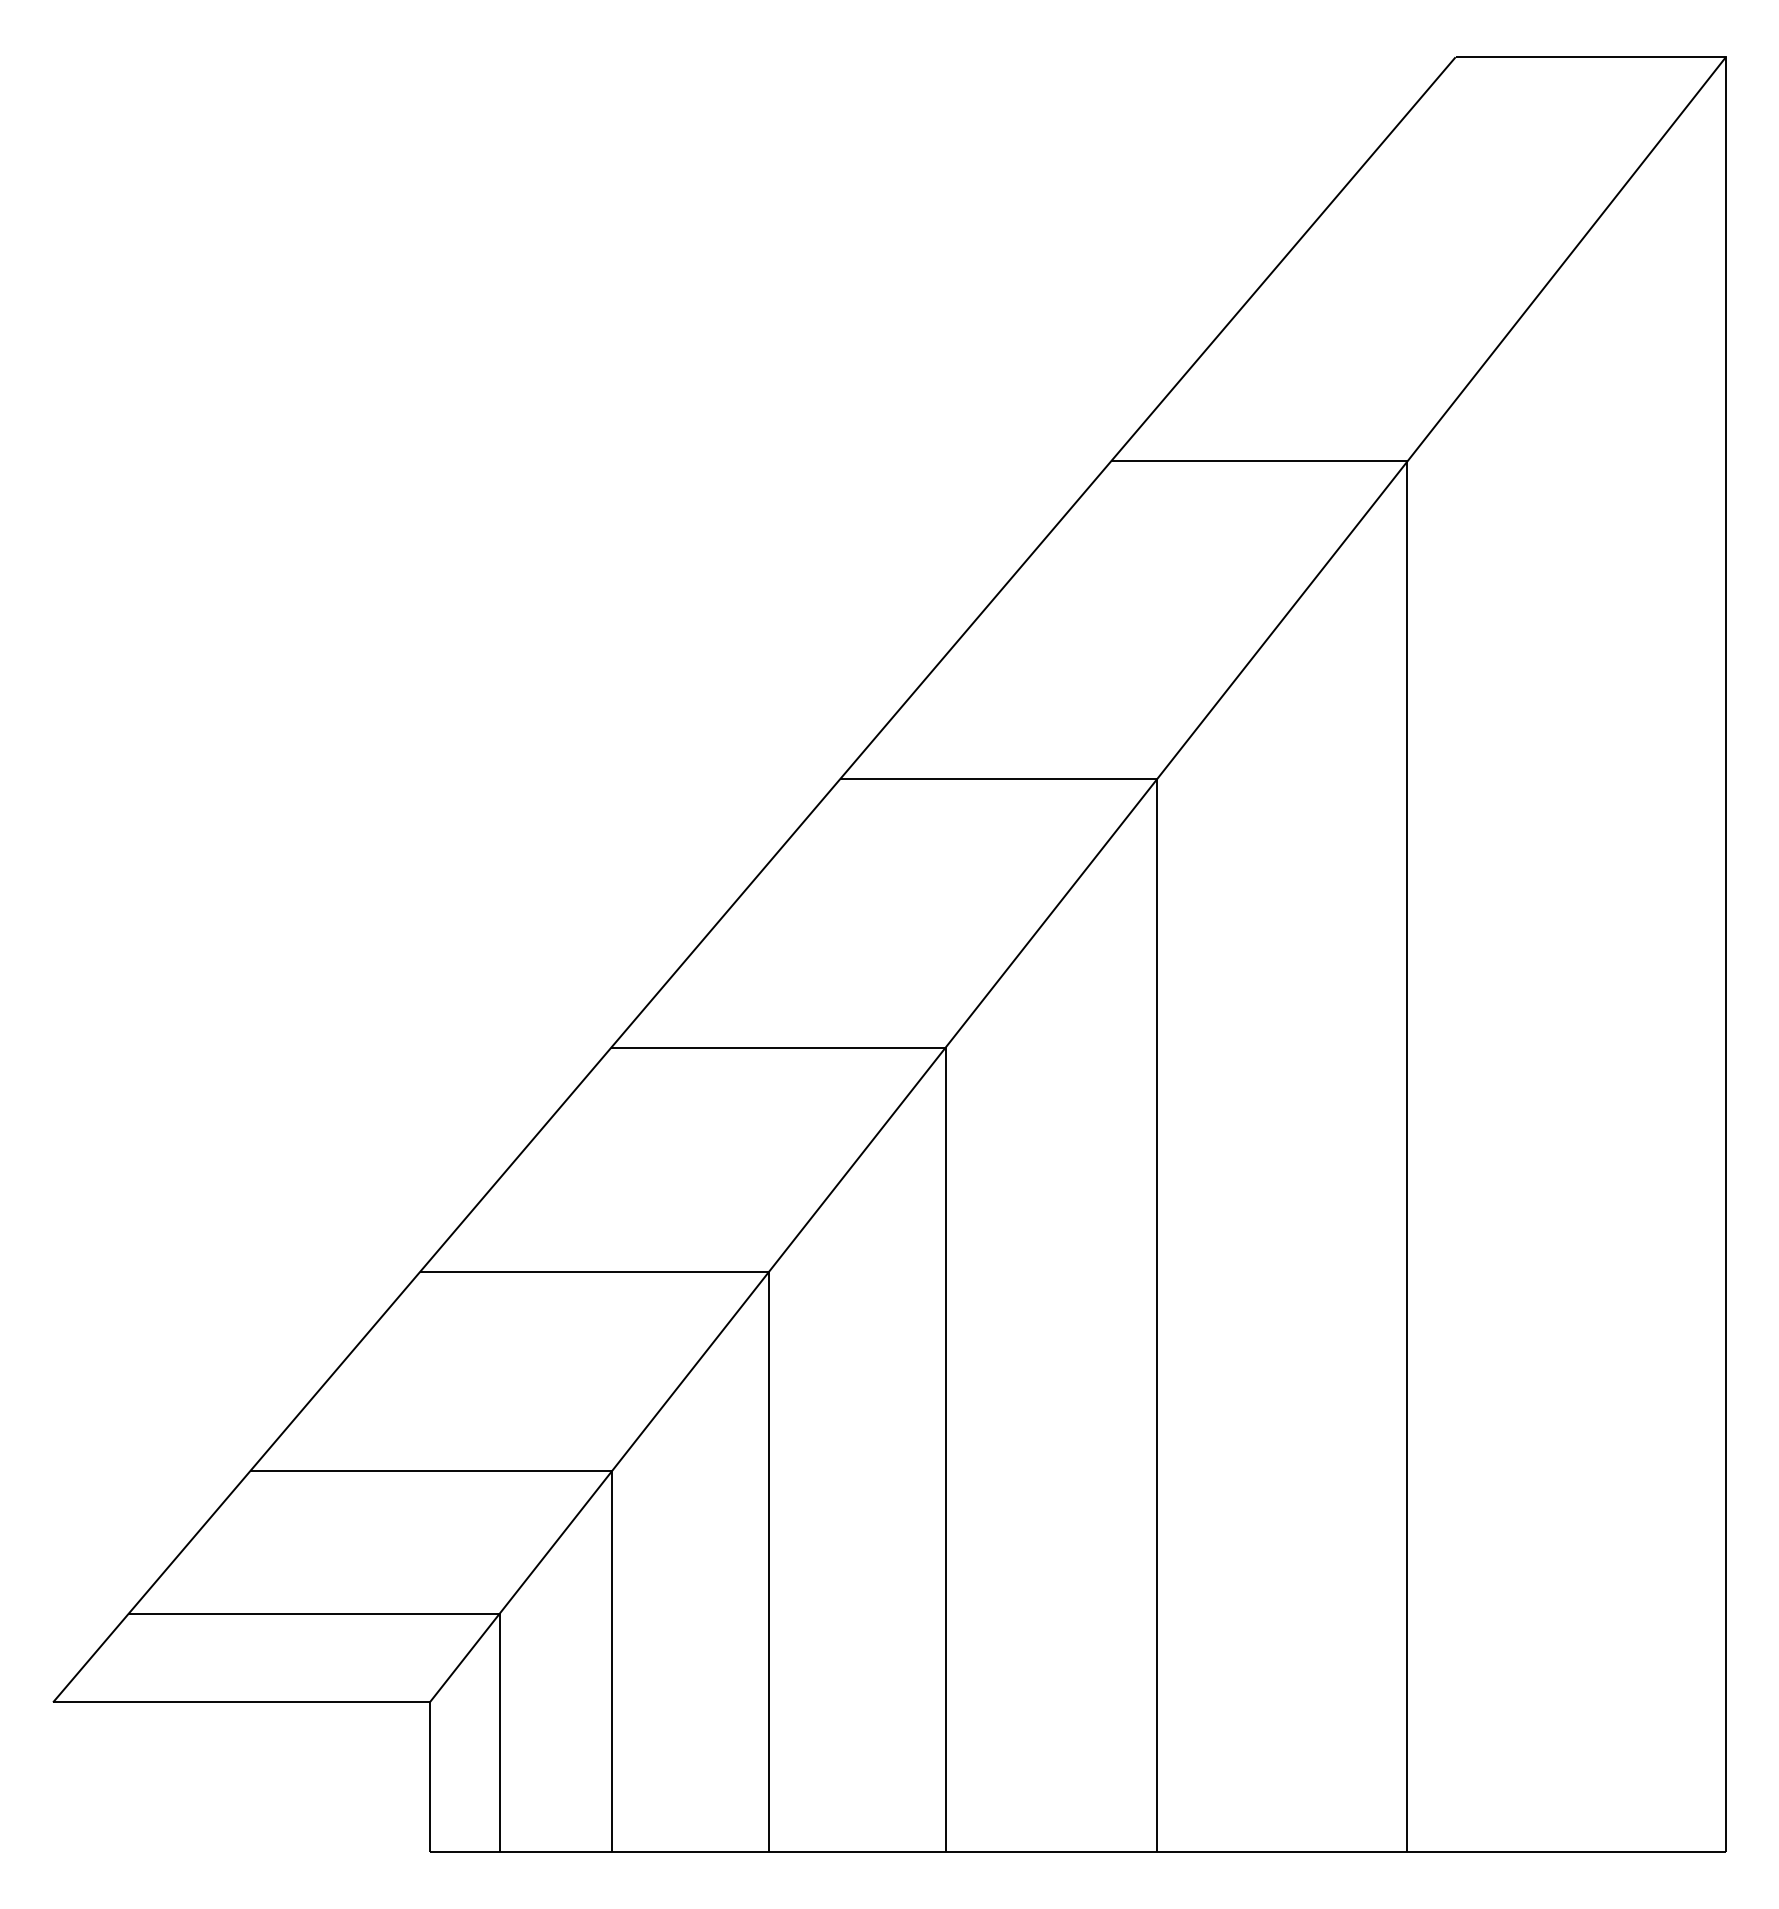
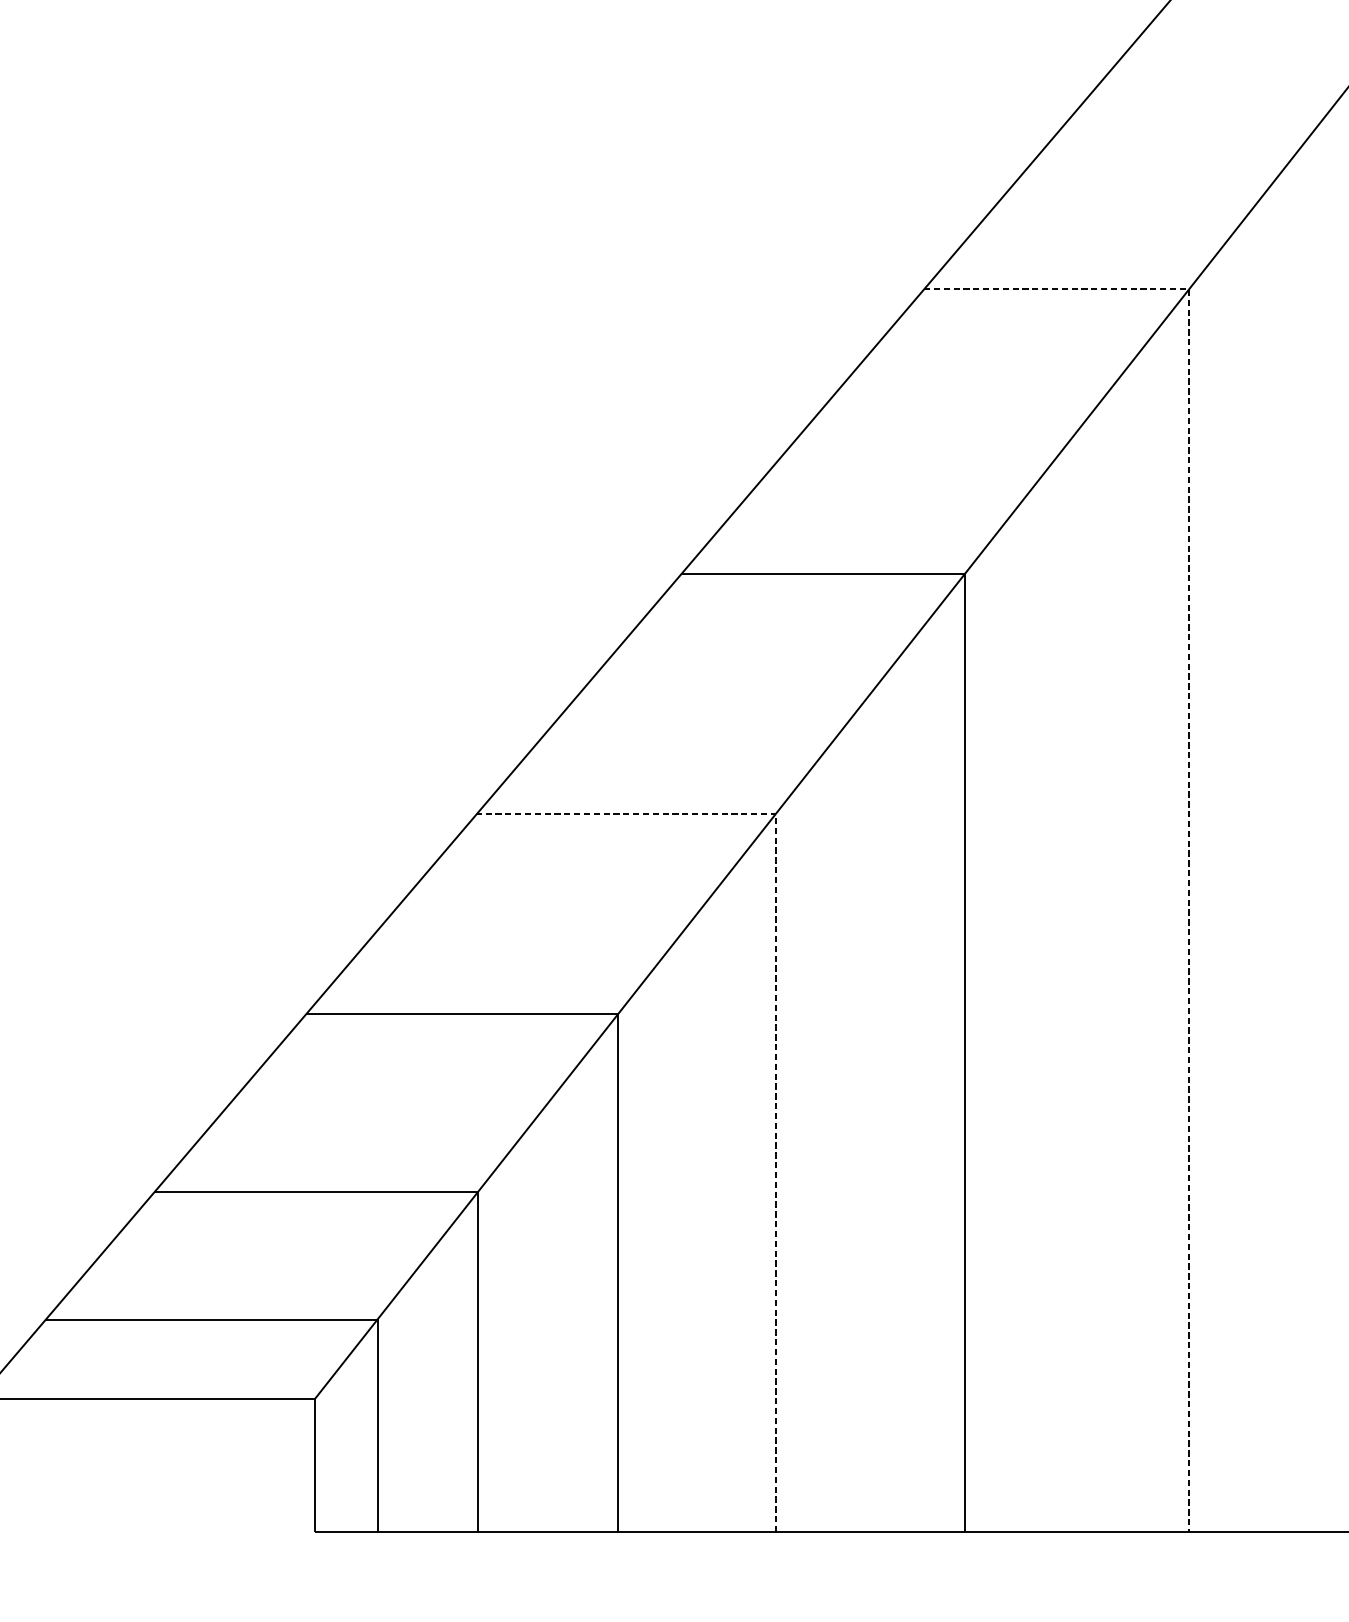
line: (1407, 1008) -> (1189, 778), solid -> dashed
line: (945, 1281) -> (776, 1022), solid -> dashed

